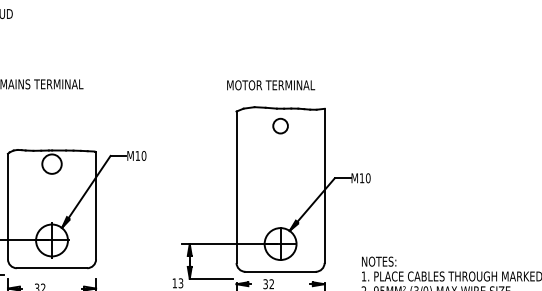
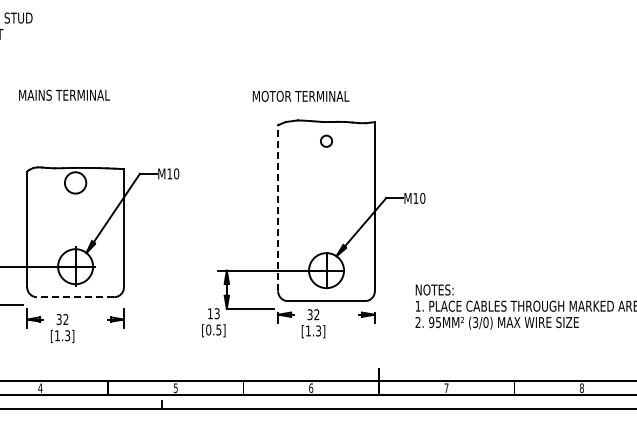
text: (270, 84) -> (300, 95), moved
circle: (280, 126) -> (326, 141), size x0.7
line: (236, 186) -> (278, 207), solid -> dashed
line: (51, 268) -> (75, 297), solid -> dashed

